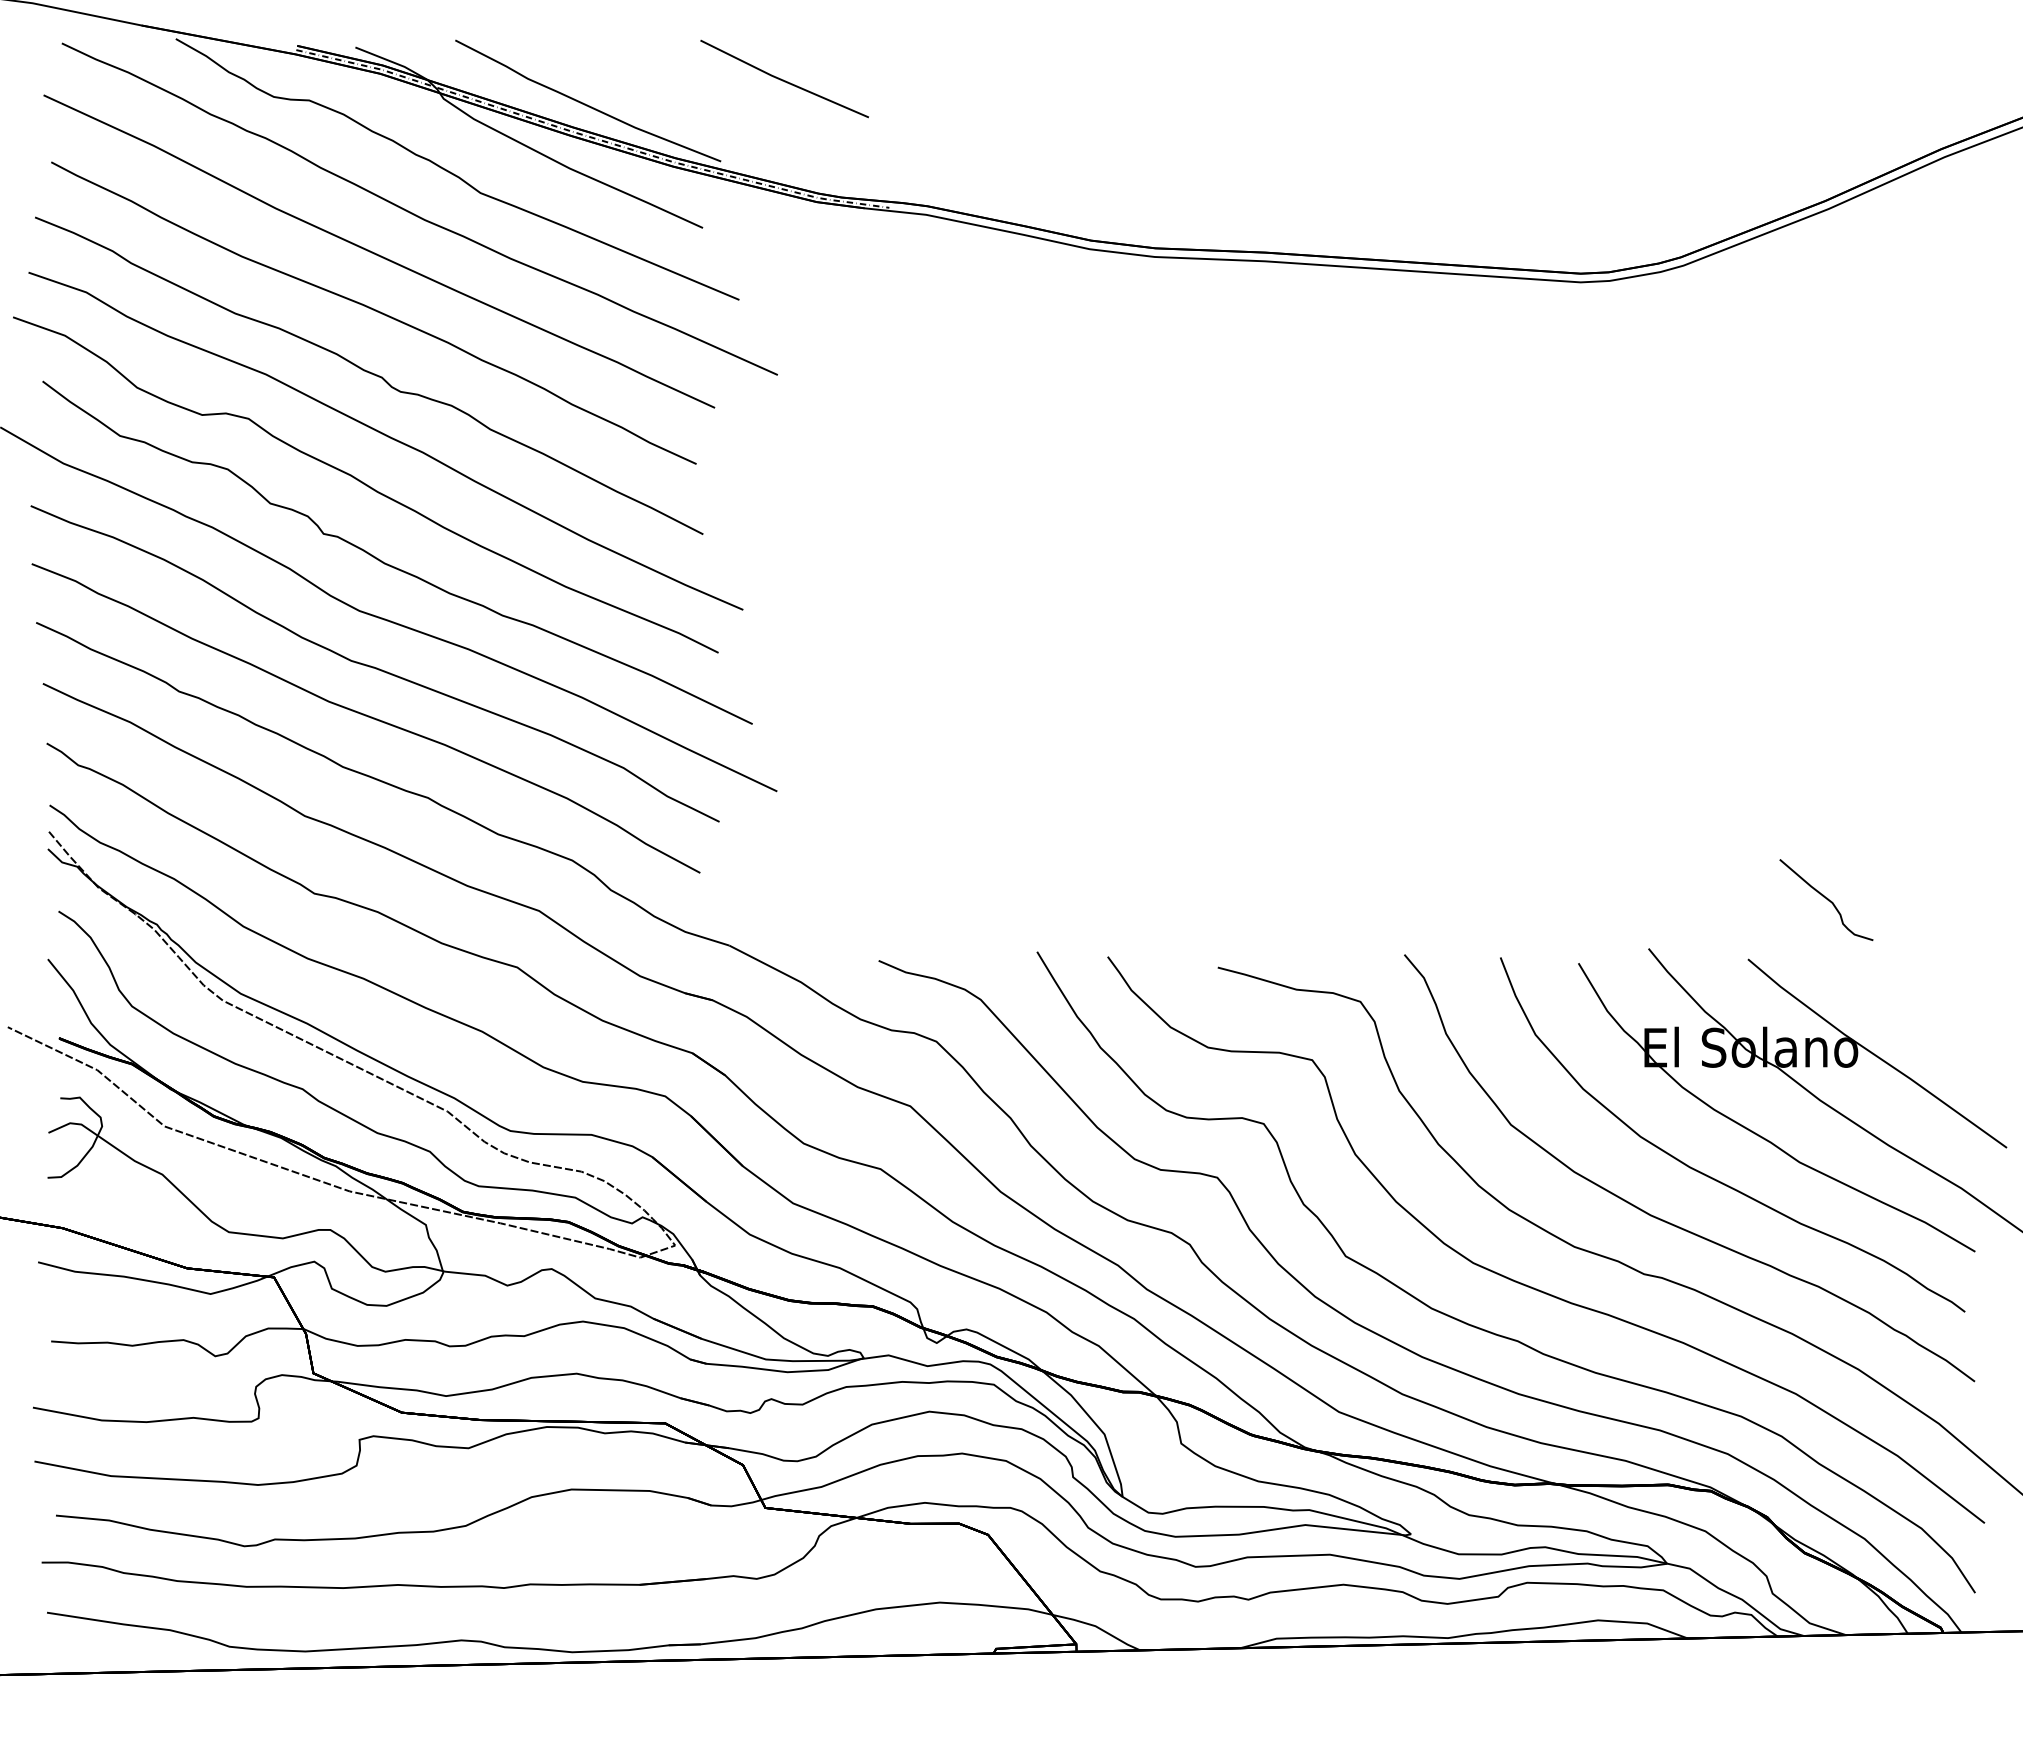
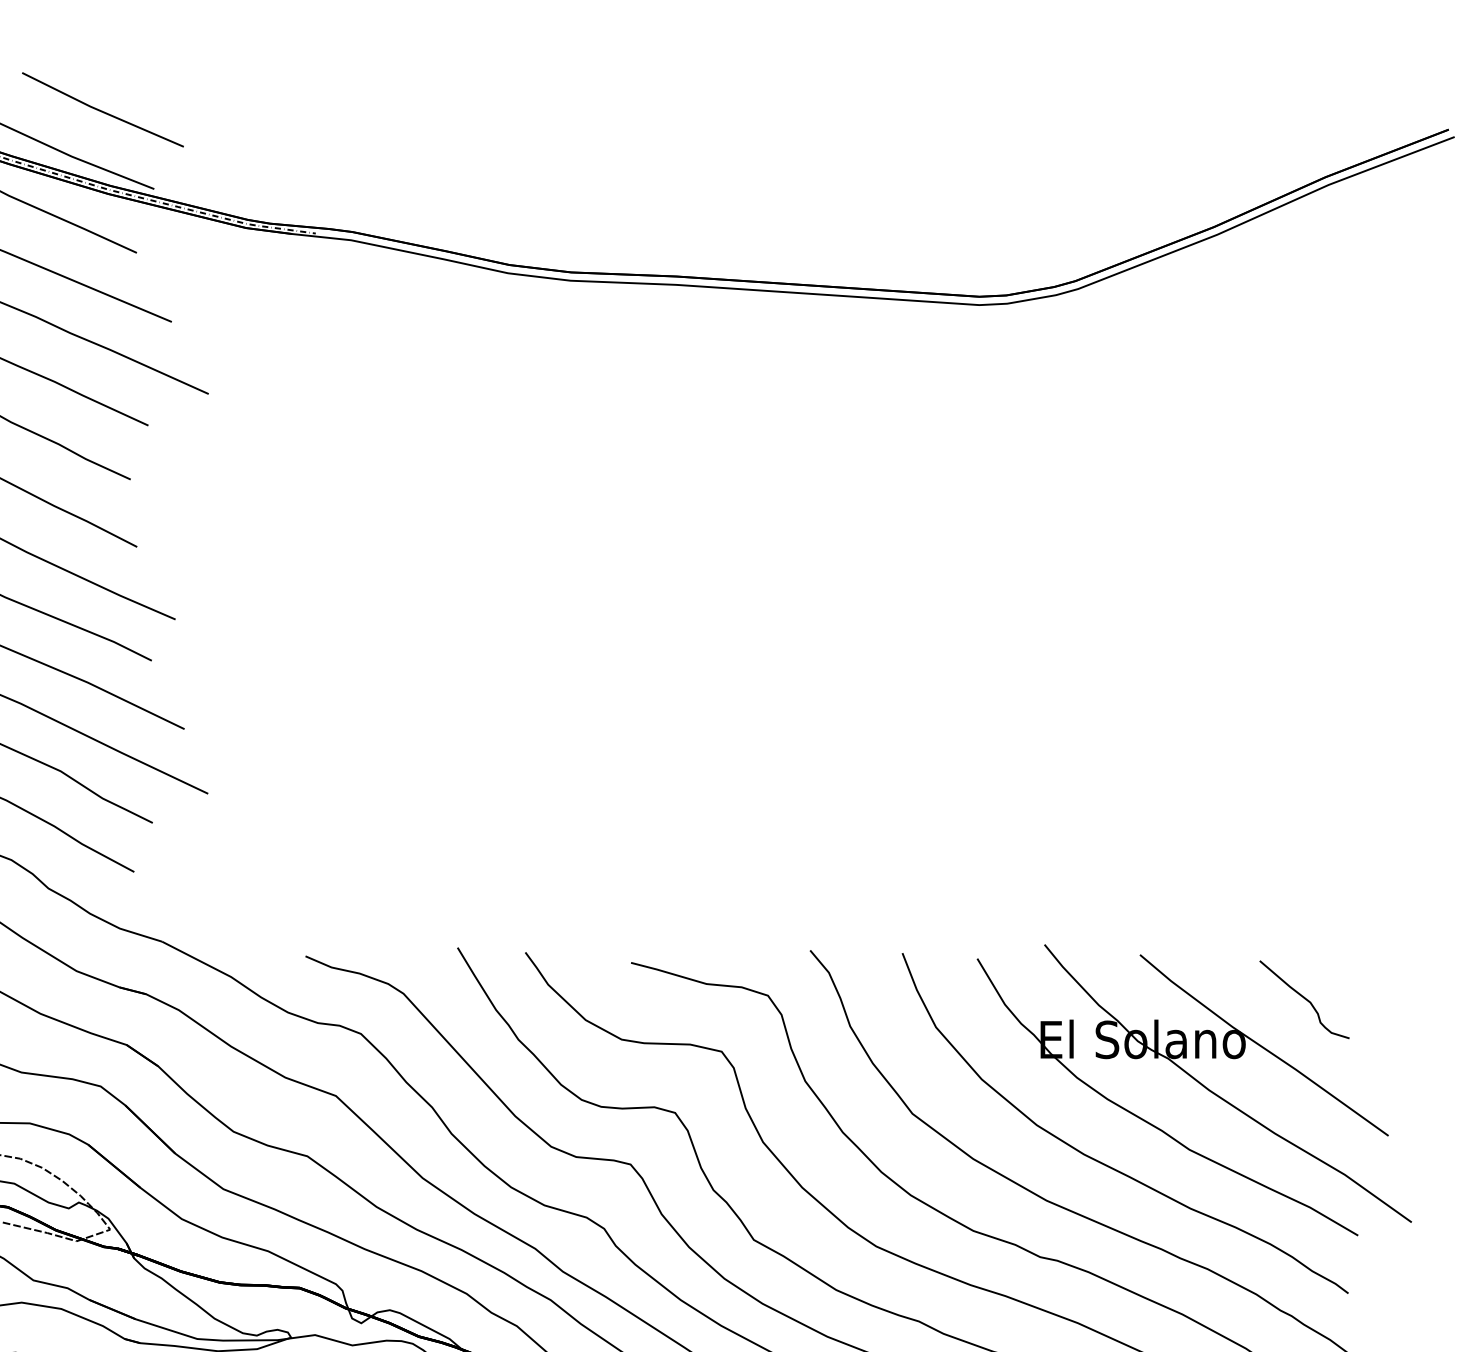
line: (783, 79) -> (101, 110), moved
curve: (1826, 899) -> (1304, 999), moved

